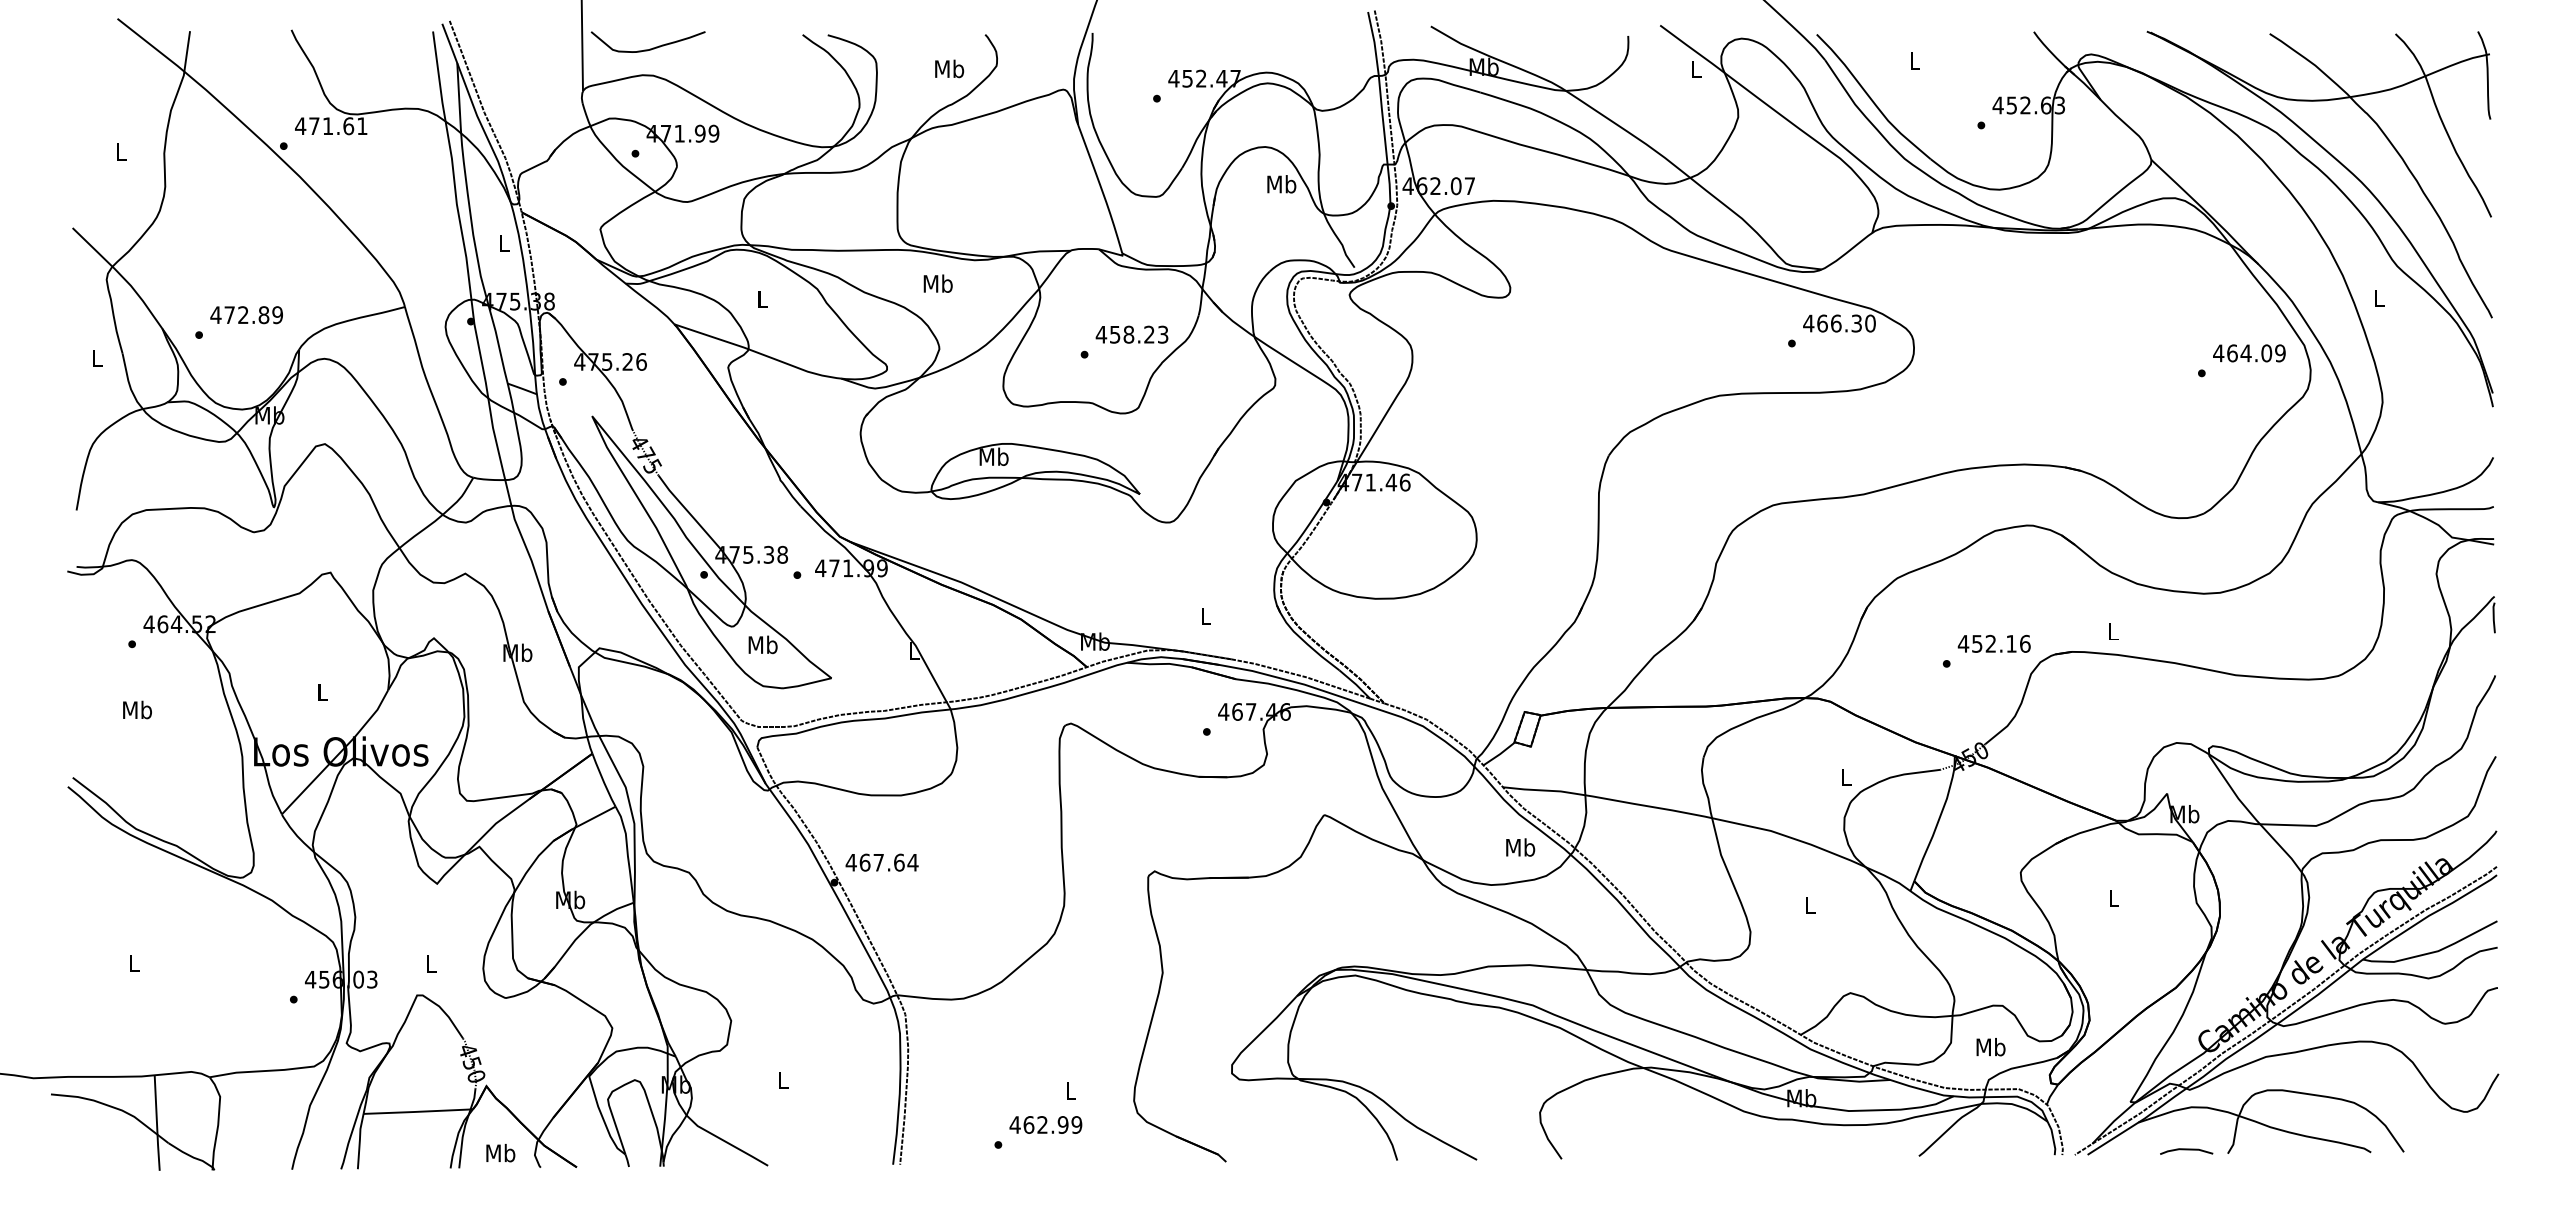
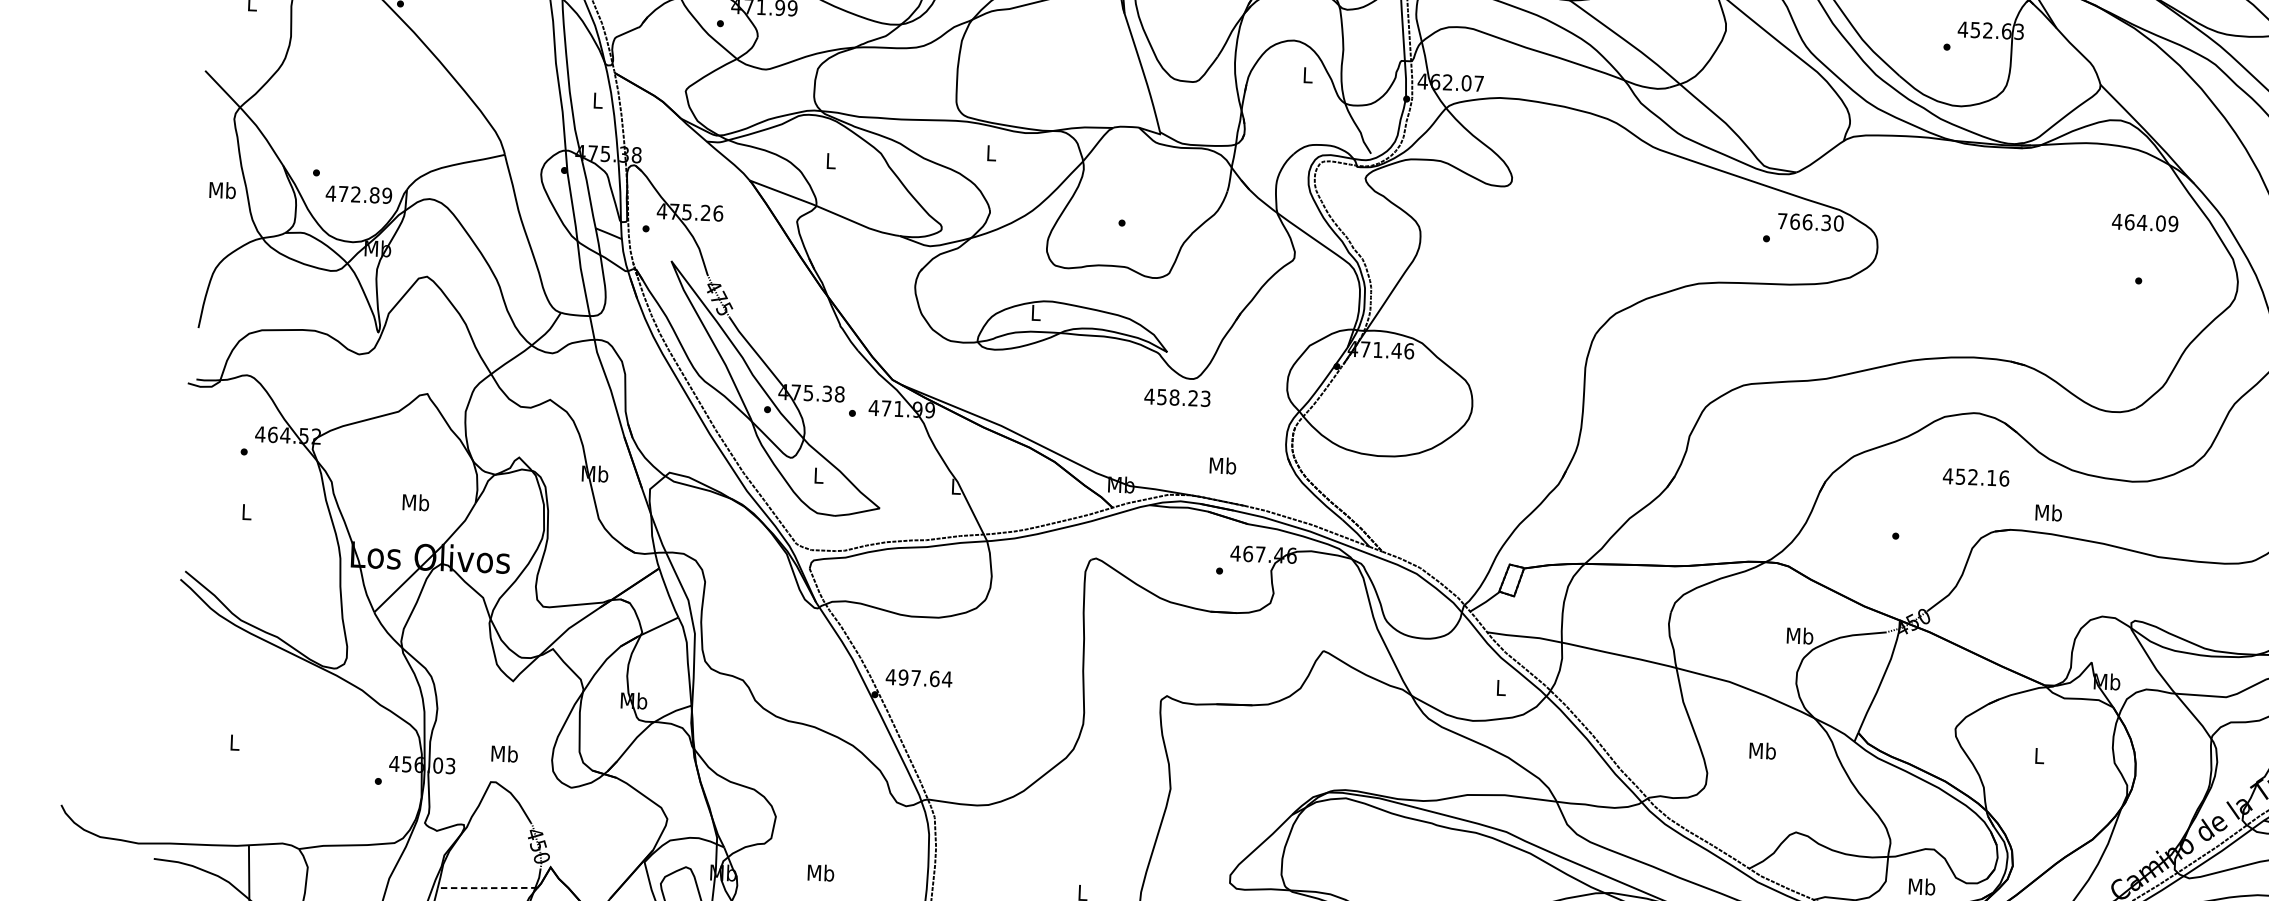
text: (1281, 184) -> (1307, 75), Mb -> L
text: (937, 283) -> (990, 152), Mb -> L
text: (246, 315) -> (358, 195), moved
text: (1808, 323) -> (1782, 221), 466.30 -> 766.30
text: (1131, 334) -> (1176, 397), moved
text: (2249, 353) -> (2145, 222), moved
text: (96, 358) -> (222, 190), L -> Mb
text: (993, 456) -> (1035, 312), Mb -> L
text: (1205, 616) -> (1222, 465), L -> Mb
text: (2113, 631) -> (2048, 512), L -> Mb
text: (1993, 643) -> (1975, 477), moved
text: (762, 644) -> (818, 475), Mb -> L
text: (322, 692) -> (415, 502), L -> Mb
text: (137, 709) -> (246, 511), Mb -> L
text: (1845, 777) -> (1799, 635), L -> Mb
text: (1520, 847) -> (1500, 687), Mb -> L
text: (864, 862) -> (903, 677), 467.64 -> 497.64
text: (1810, 905) -> (1762, 751), L -> Mb
text: (430, 963) -> (504, 753), L -> Mb
text: (782, 1080) -> (820, 872), L -> Mb
line: (417, 1111) -> (486, 887), solid -> dashed

